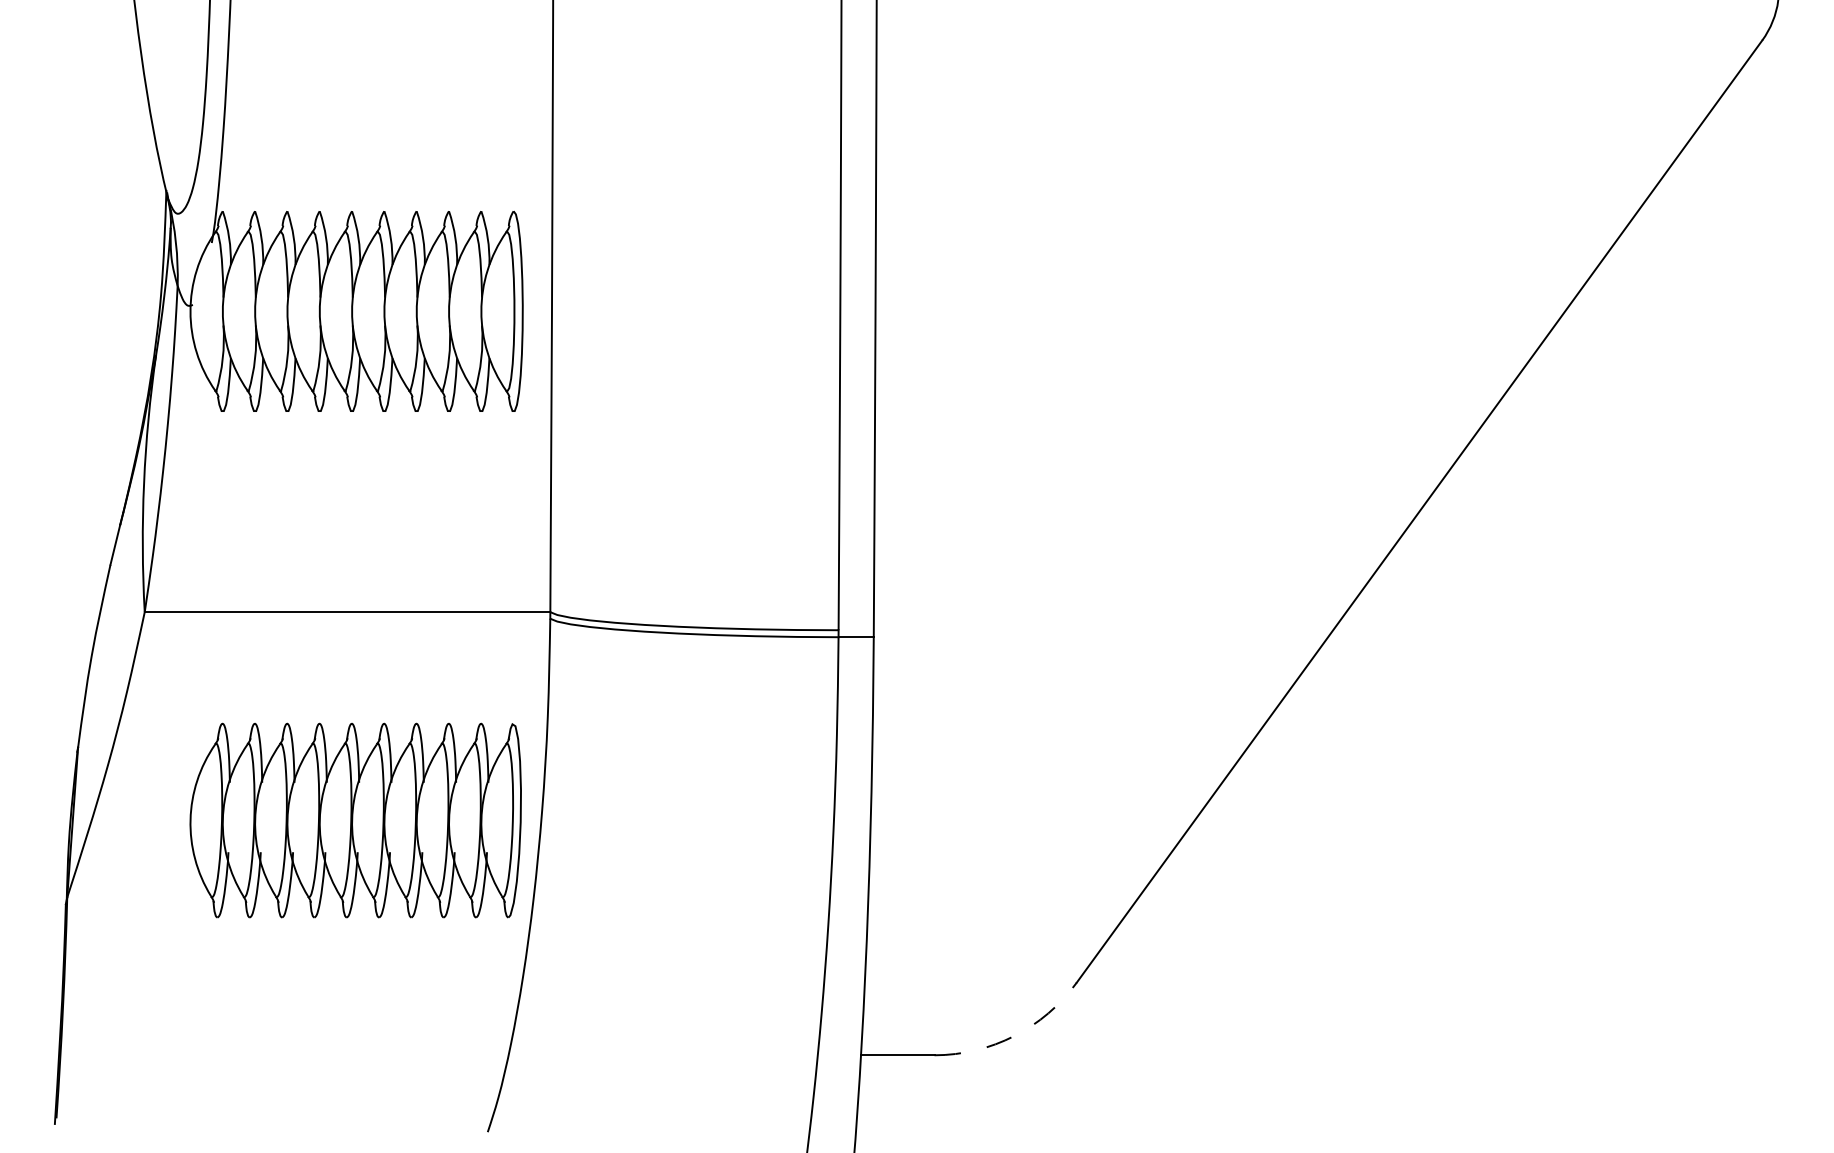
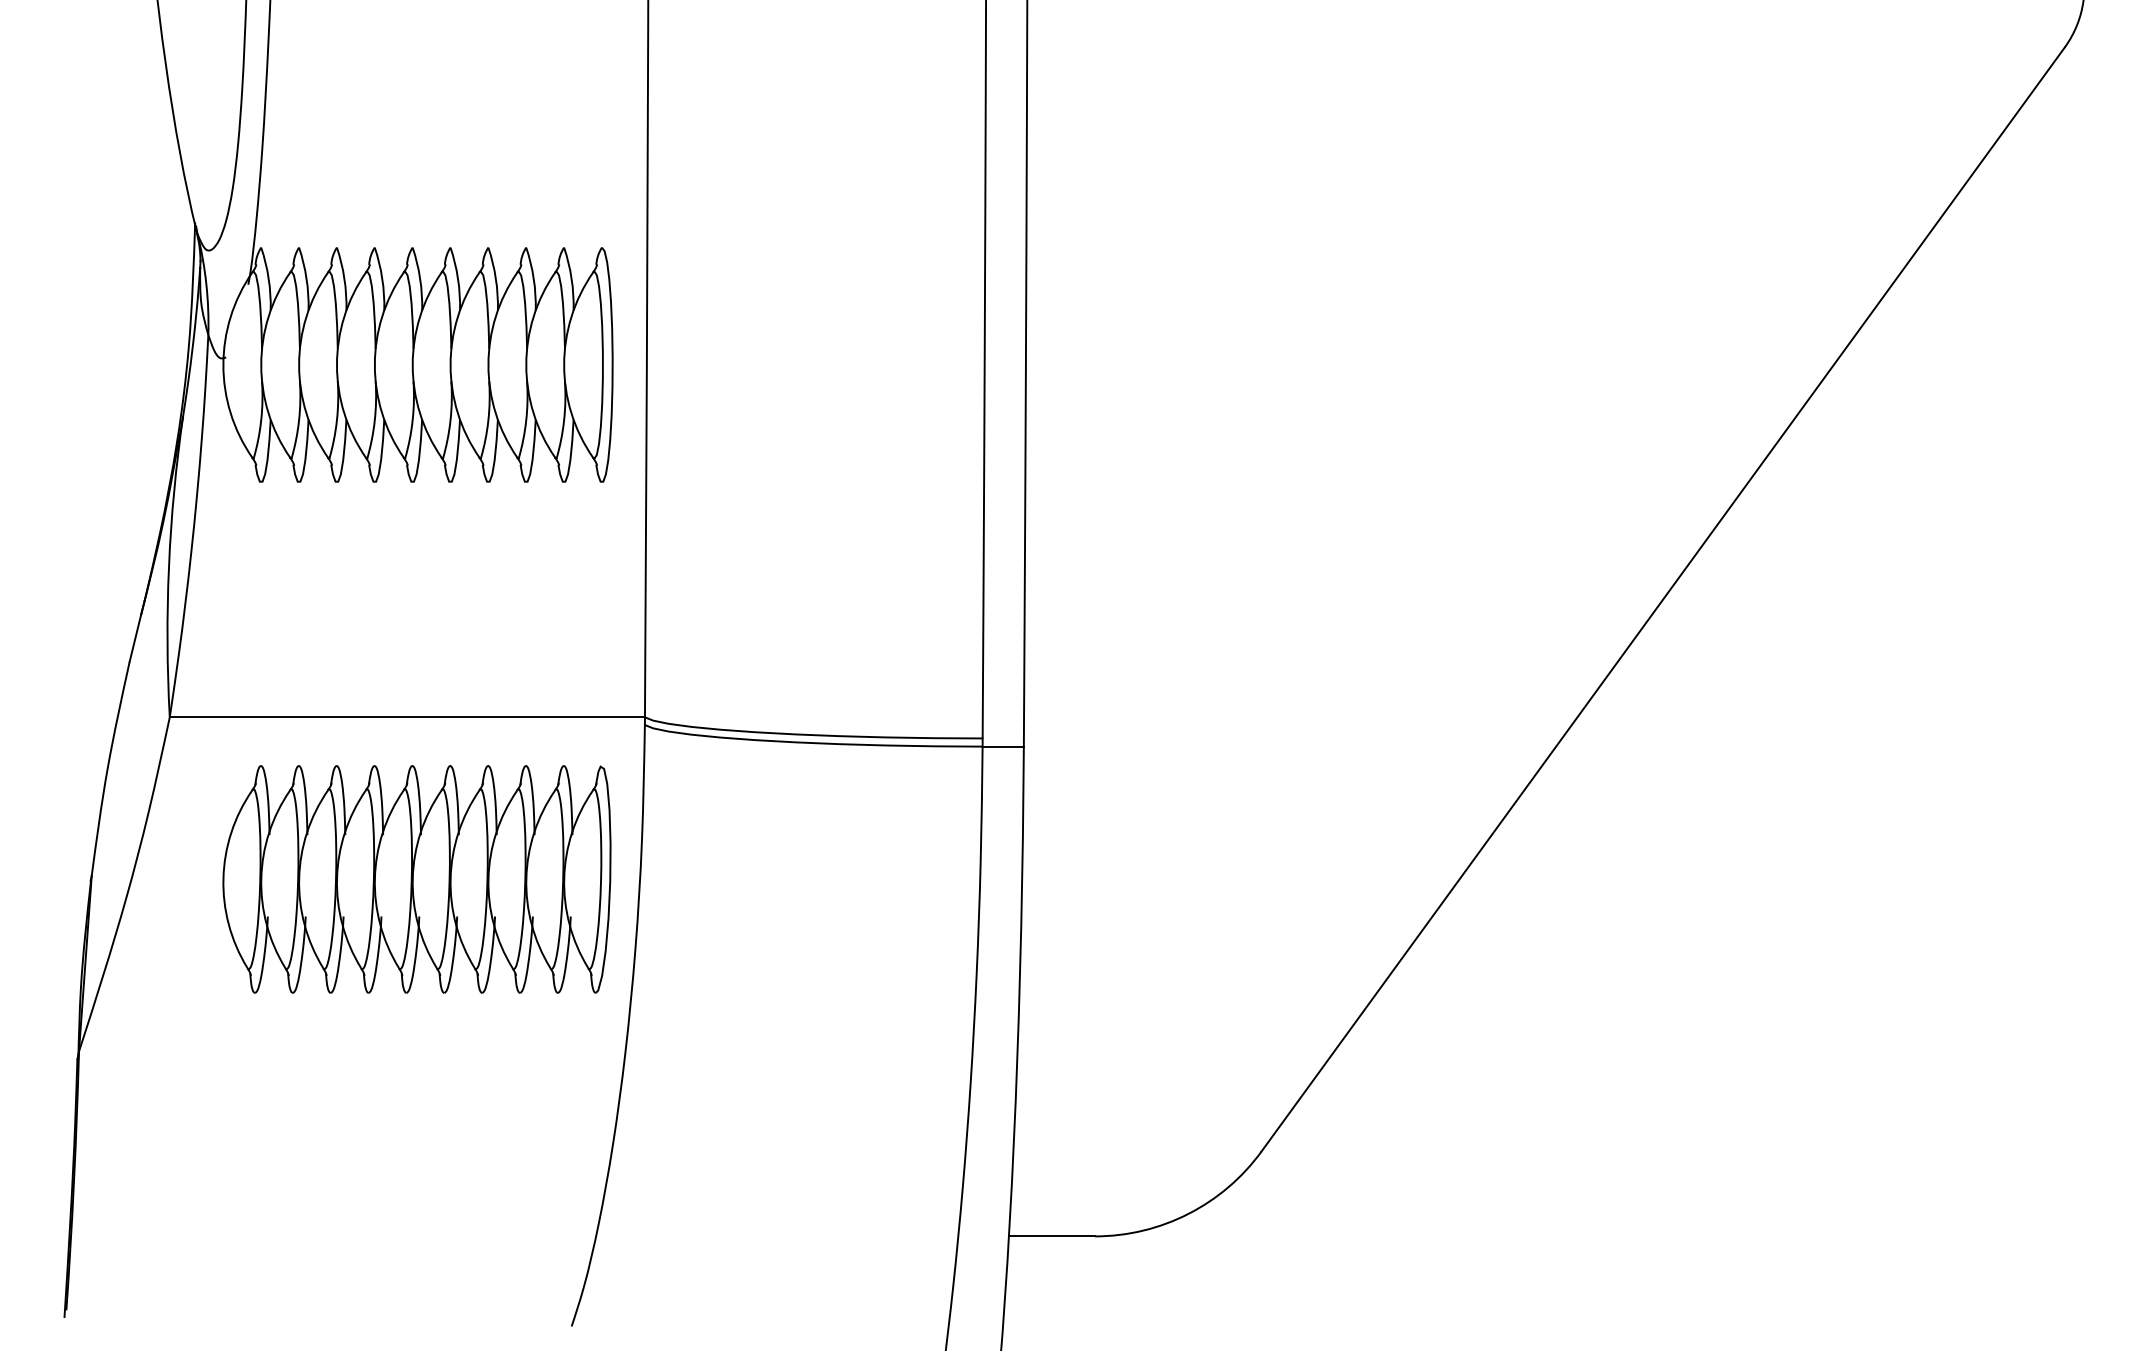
part: (355, 820) -> (416, 879), moved
arc: (1014, 1035) -> (1188, 1213), dashed -> solid

